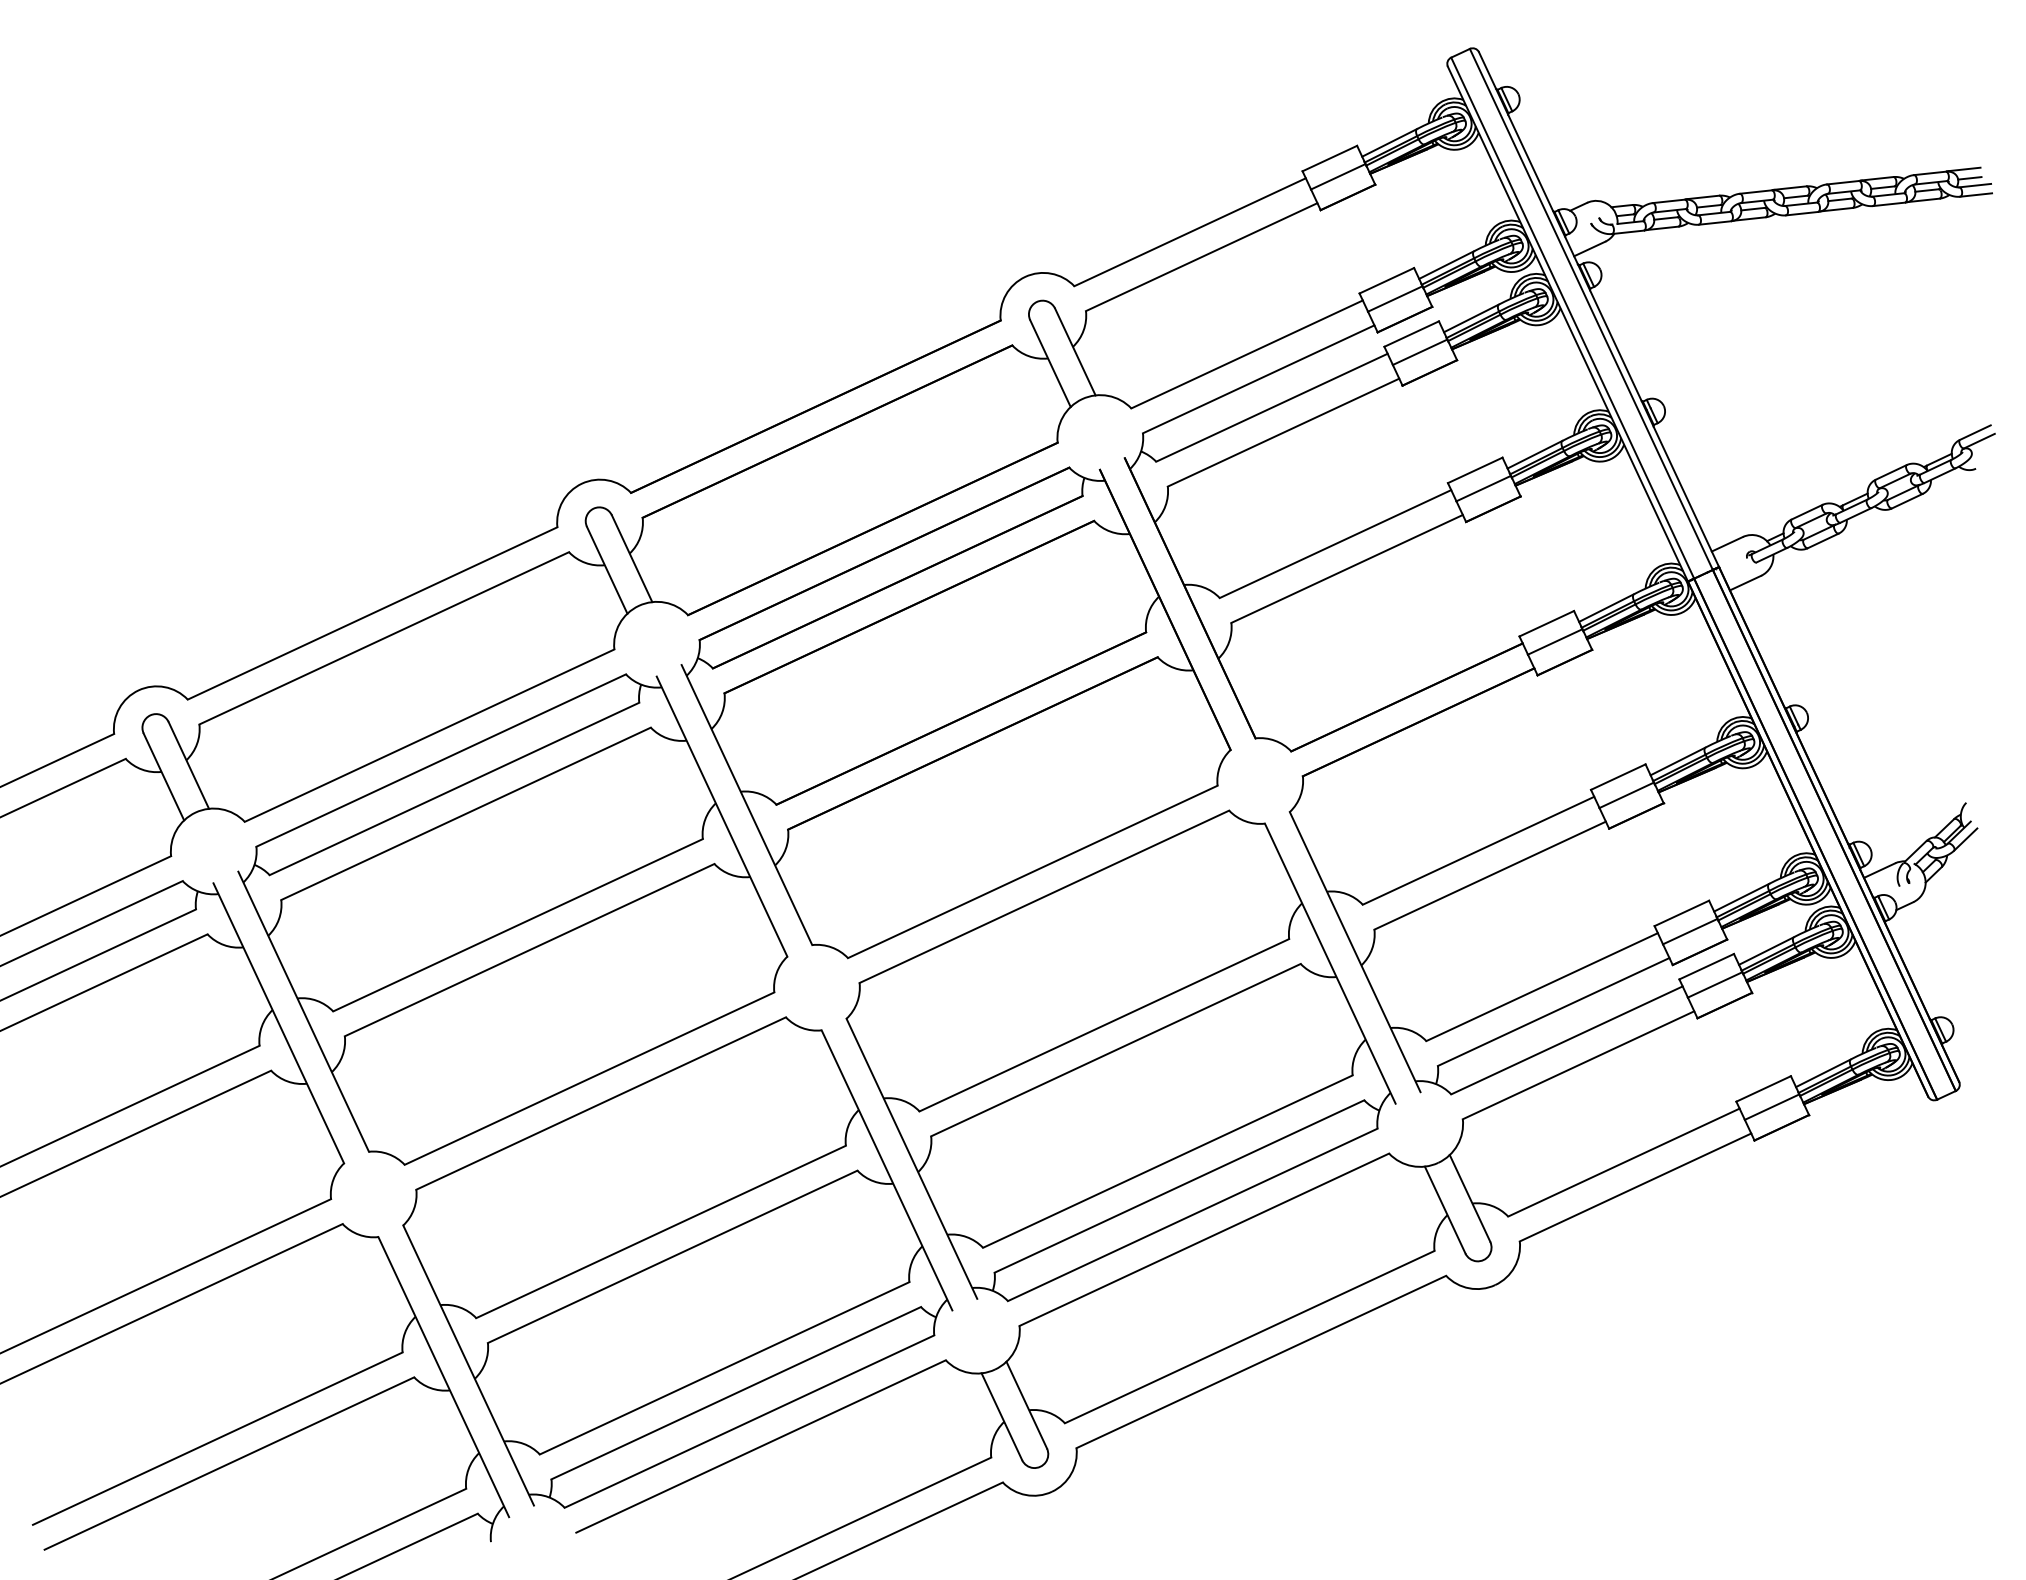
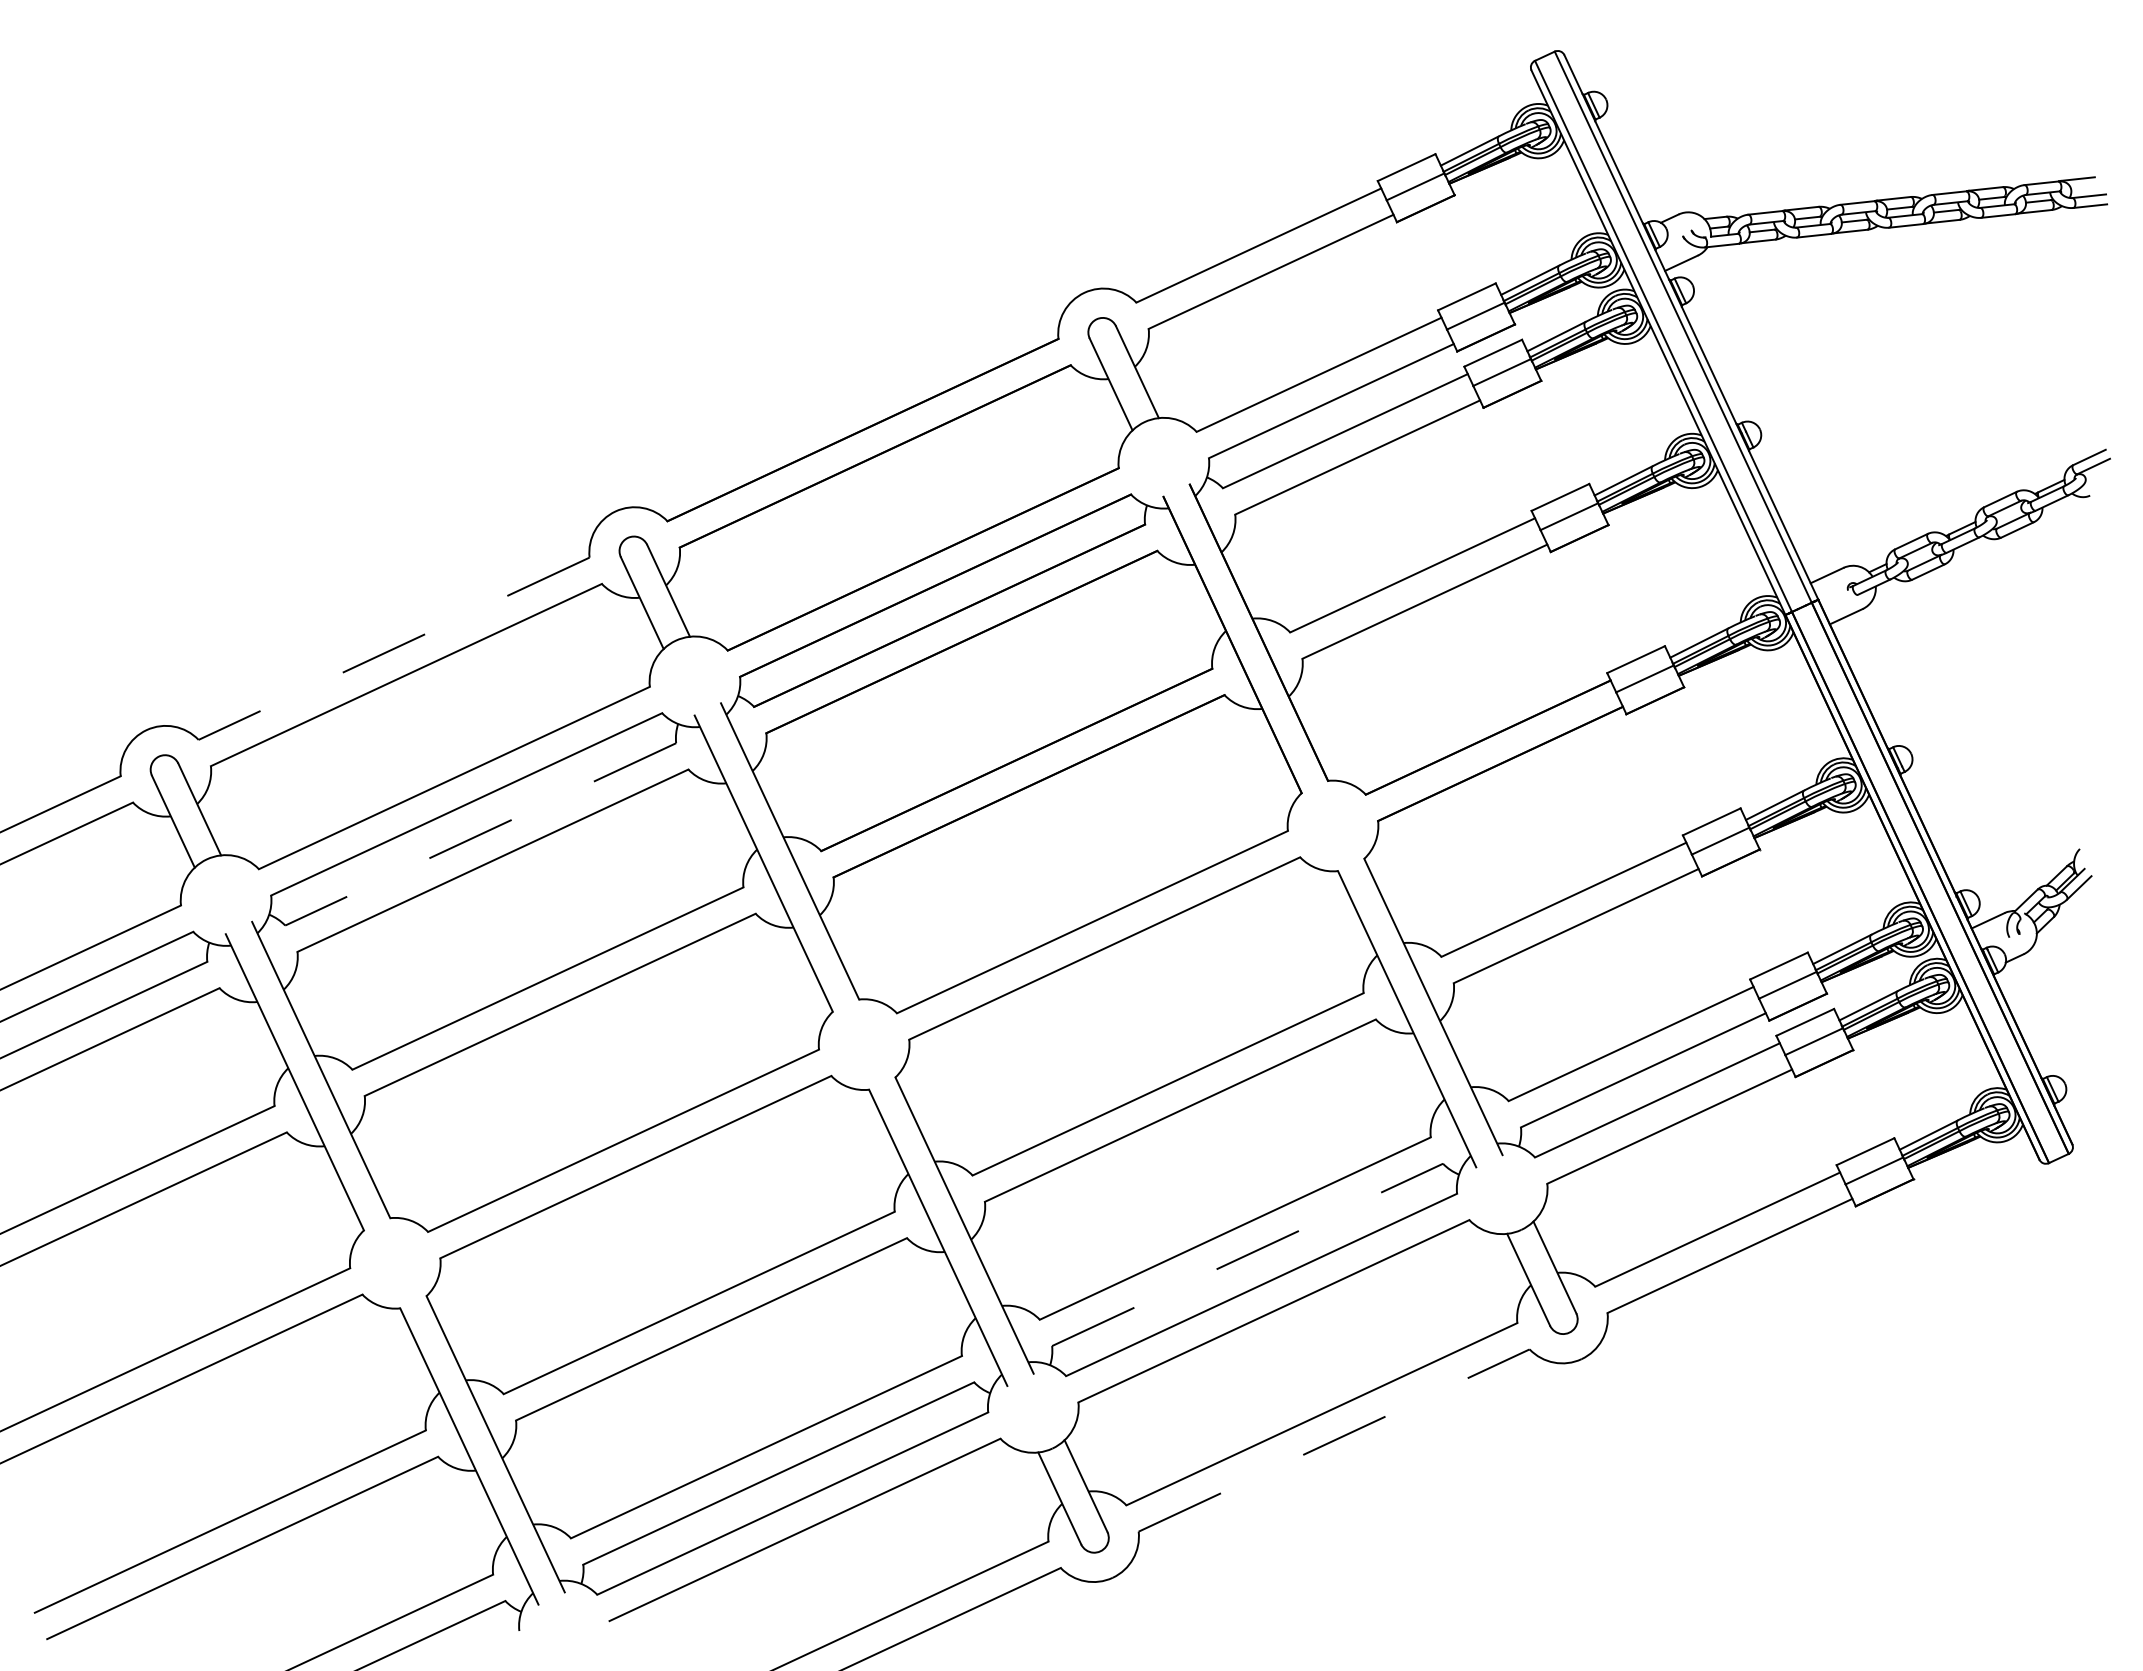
line: (1969, 178) -> (2083, 188), removed
line: (372, 613) -> (394, 648), solid -> dashed
line: (454, 789) -> (480, 834), solid -> dashed
line: (1179, 1186) -> (1247, 1254), solid -> dashed
line: (1261, 1361) -> (1334, 1440), solid -> dashed

